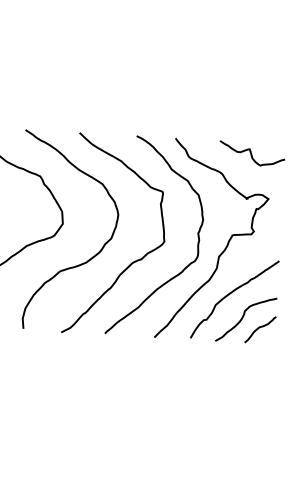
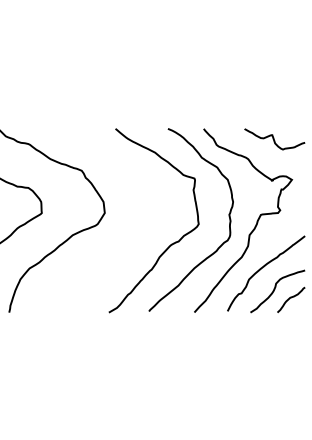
curve: (86, 260) -> (128, 245), removed

